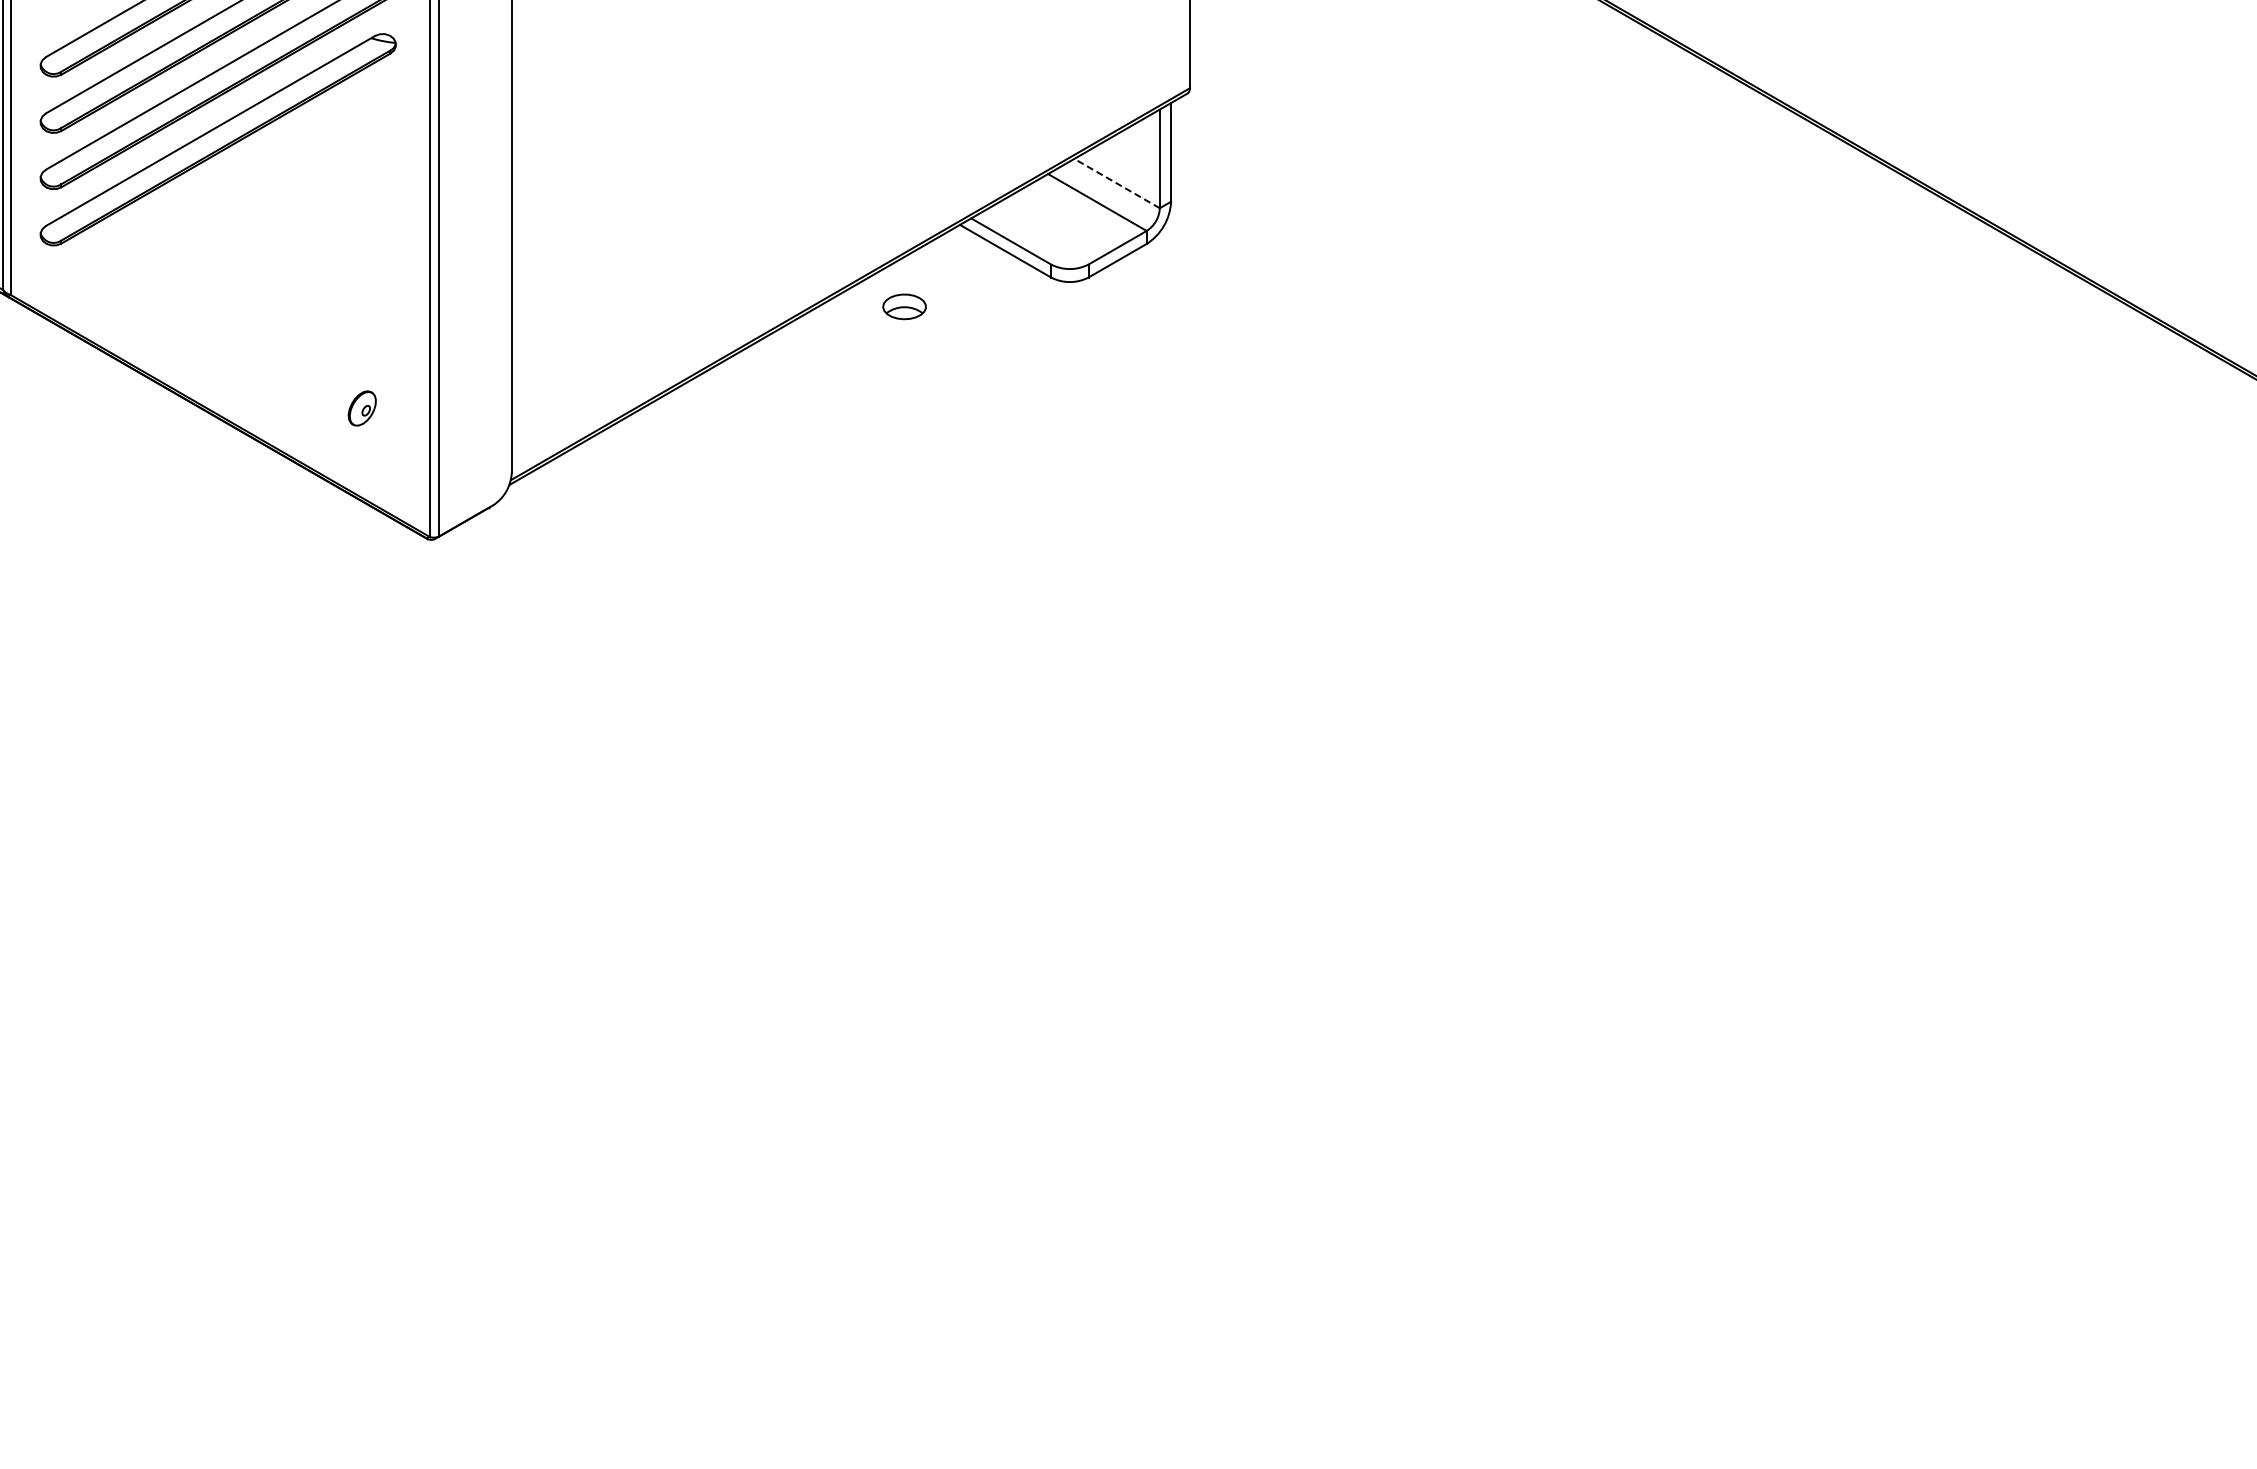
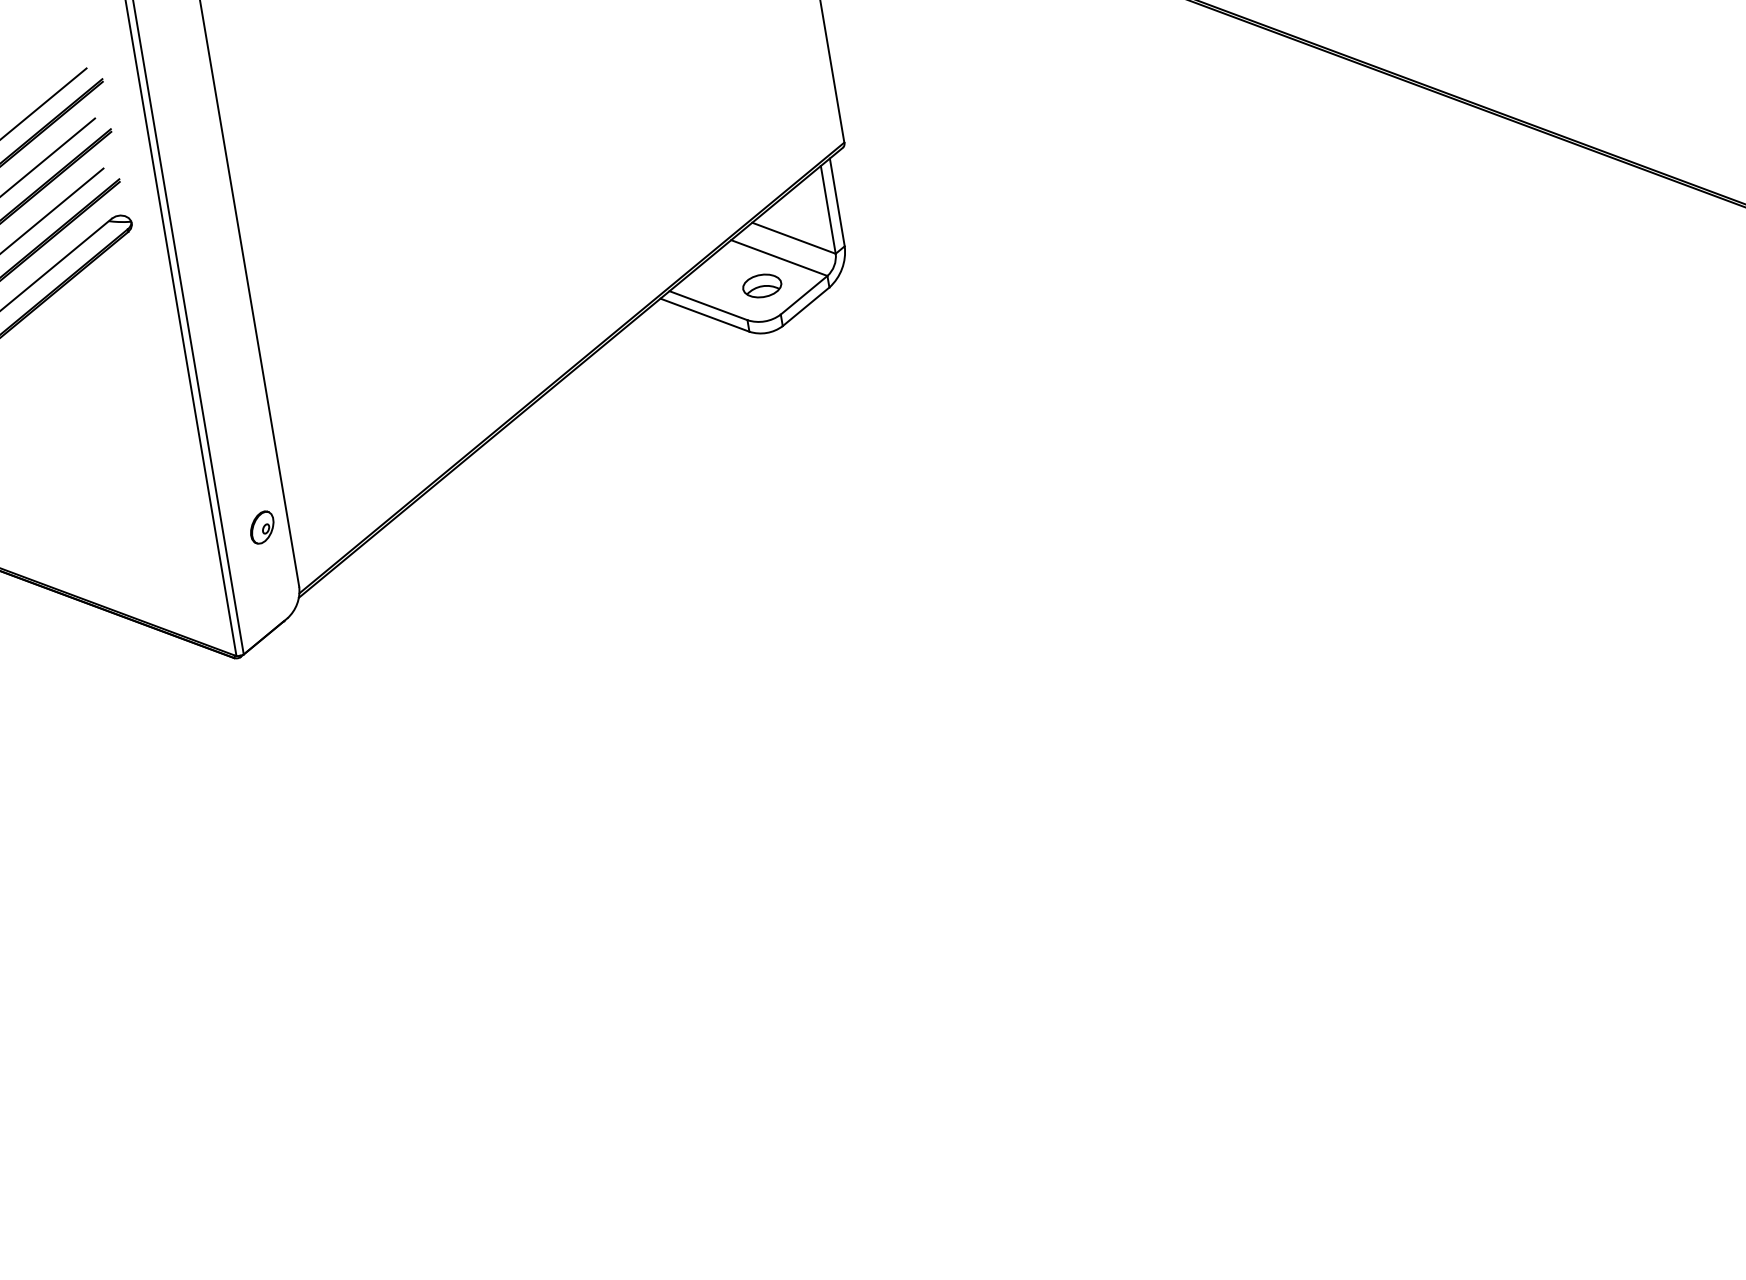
line: (1116, 183) -> (793, 238), dashed -> solid
part: (904, 306) -> (762, 285), moved
part: (361, 408) -> (261, 527), moved

